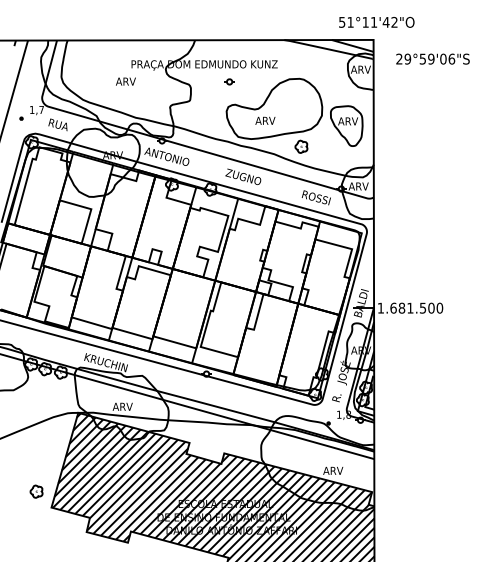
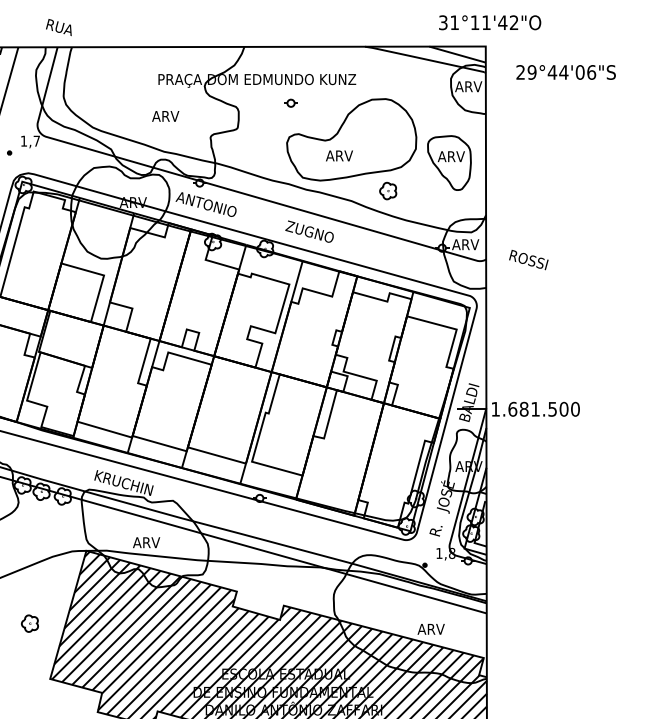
text: (342, 21) -> (443, 21), 51°11'42"O -> 31°11'42"O
text: (426, 58) -> (557, 71), 29°59'06"S -> 29°44'06"S
text: (125, 81) -> (165, 116), moved
text: (57, 124) -> (58, 26), moved
text: (315, 197) -> (527, 259), moved
part: (36, 491) -> (29, 623), moved

